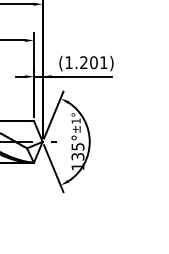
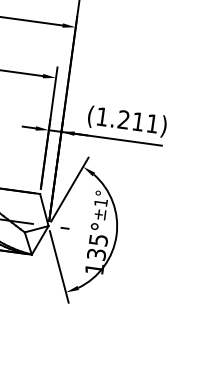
text: (93, 62) -> (137, 121), (1.201) -> (1.211)

